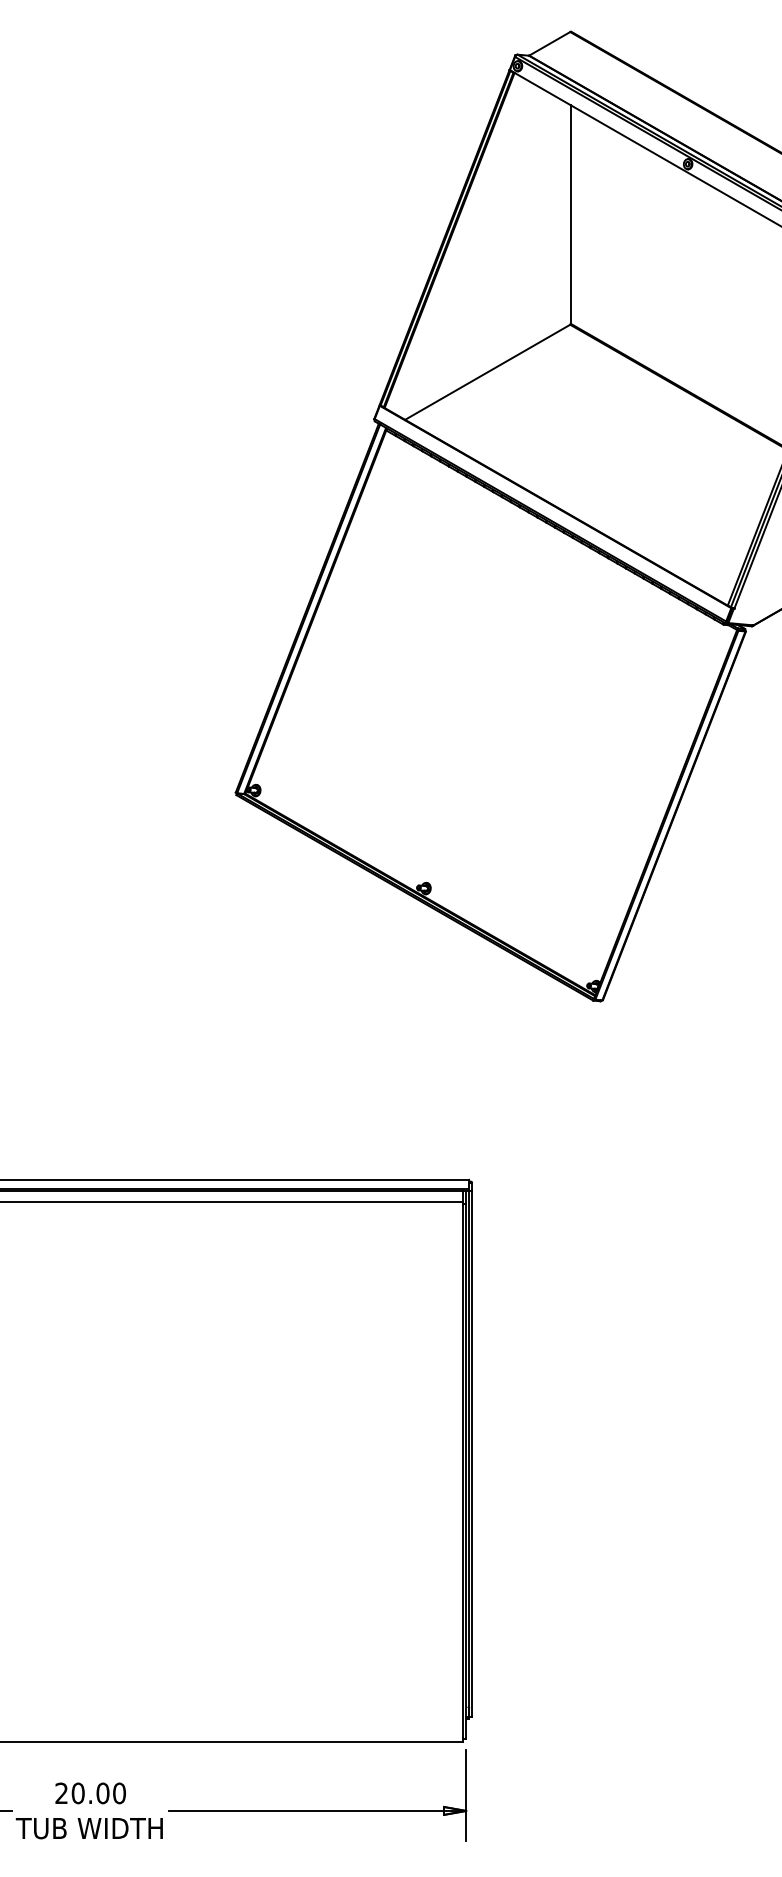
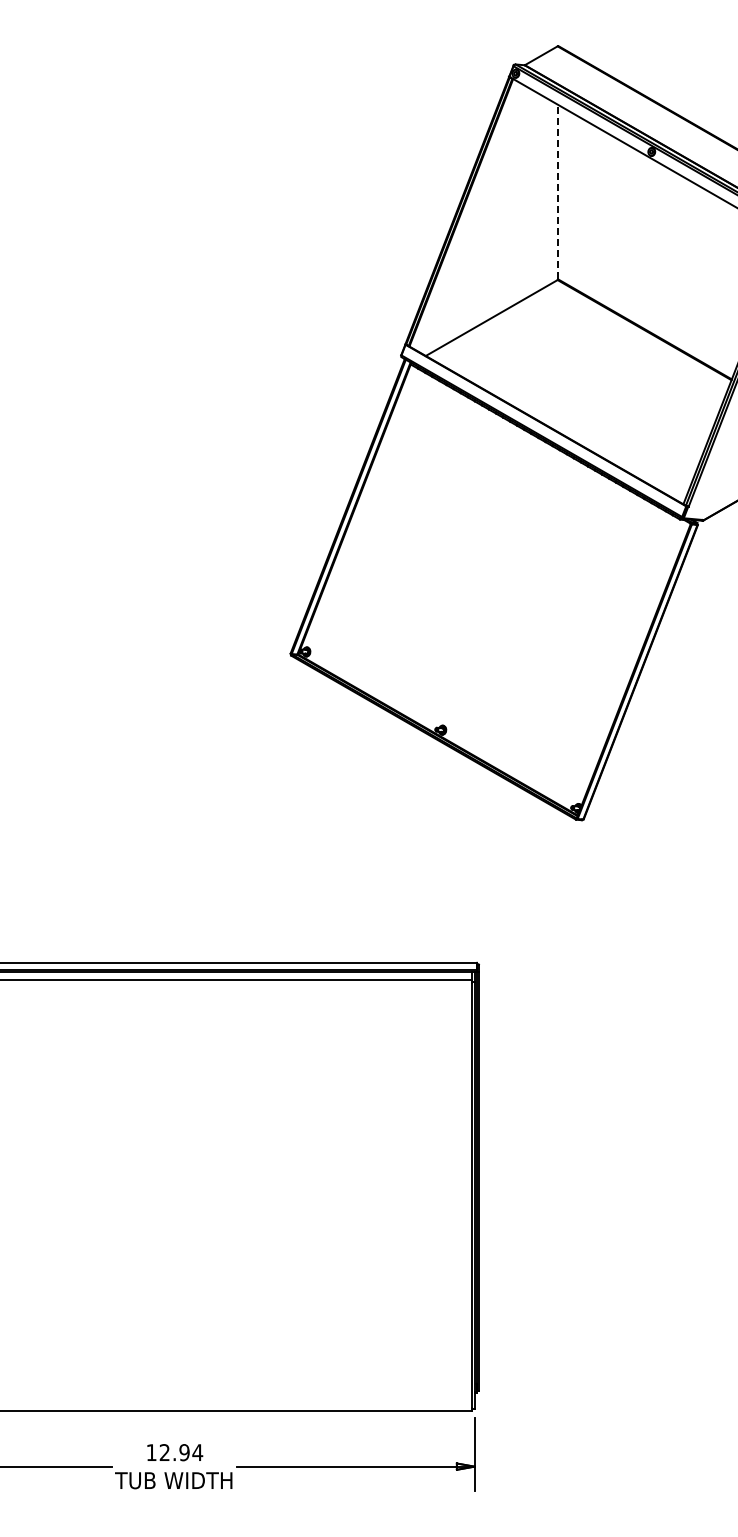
line: (571, 213) -> (558, 191), solid -> dashed
text: (90, 1793) -> (174, 1452), 20.00 -> 12.94

